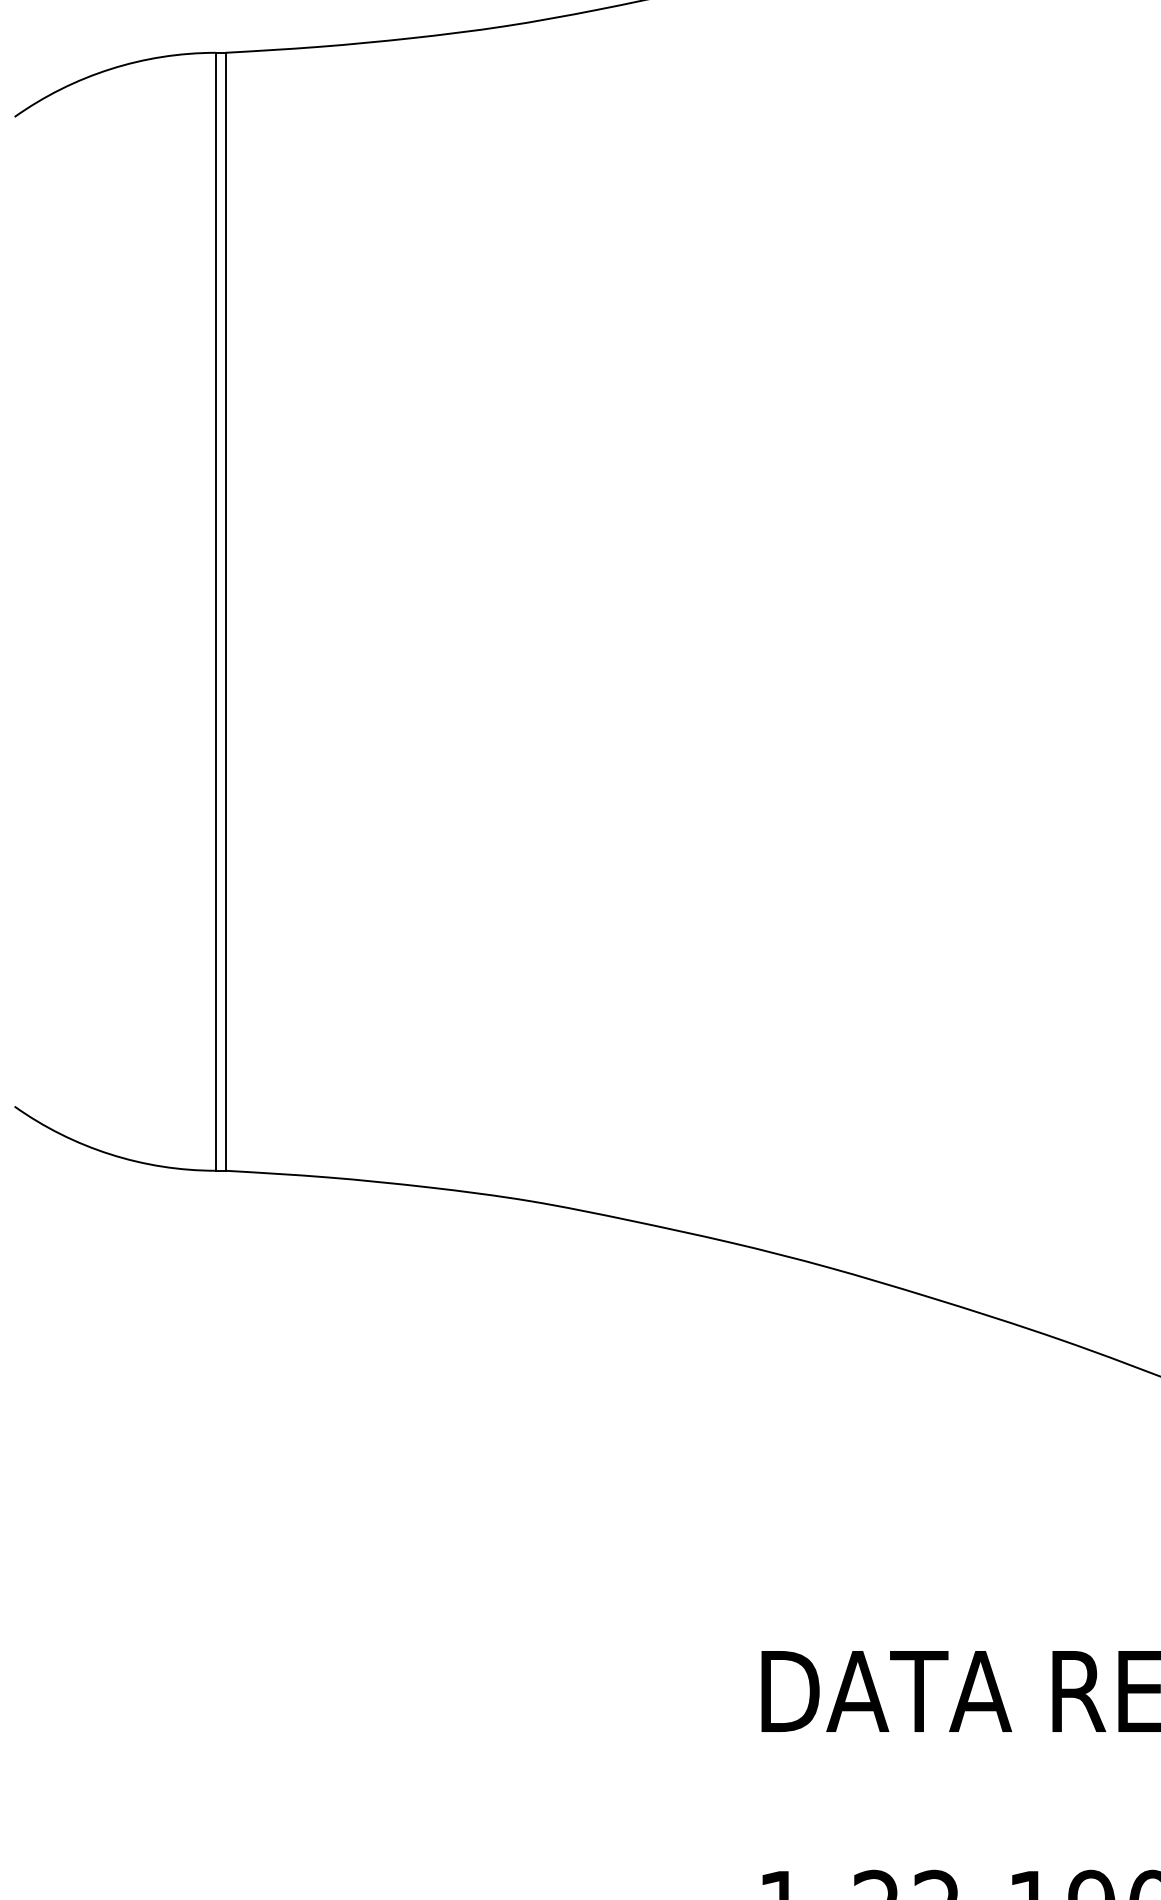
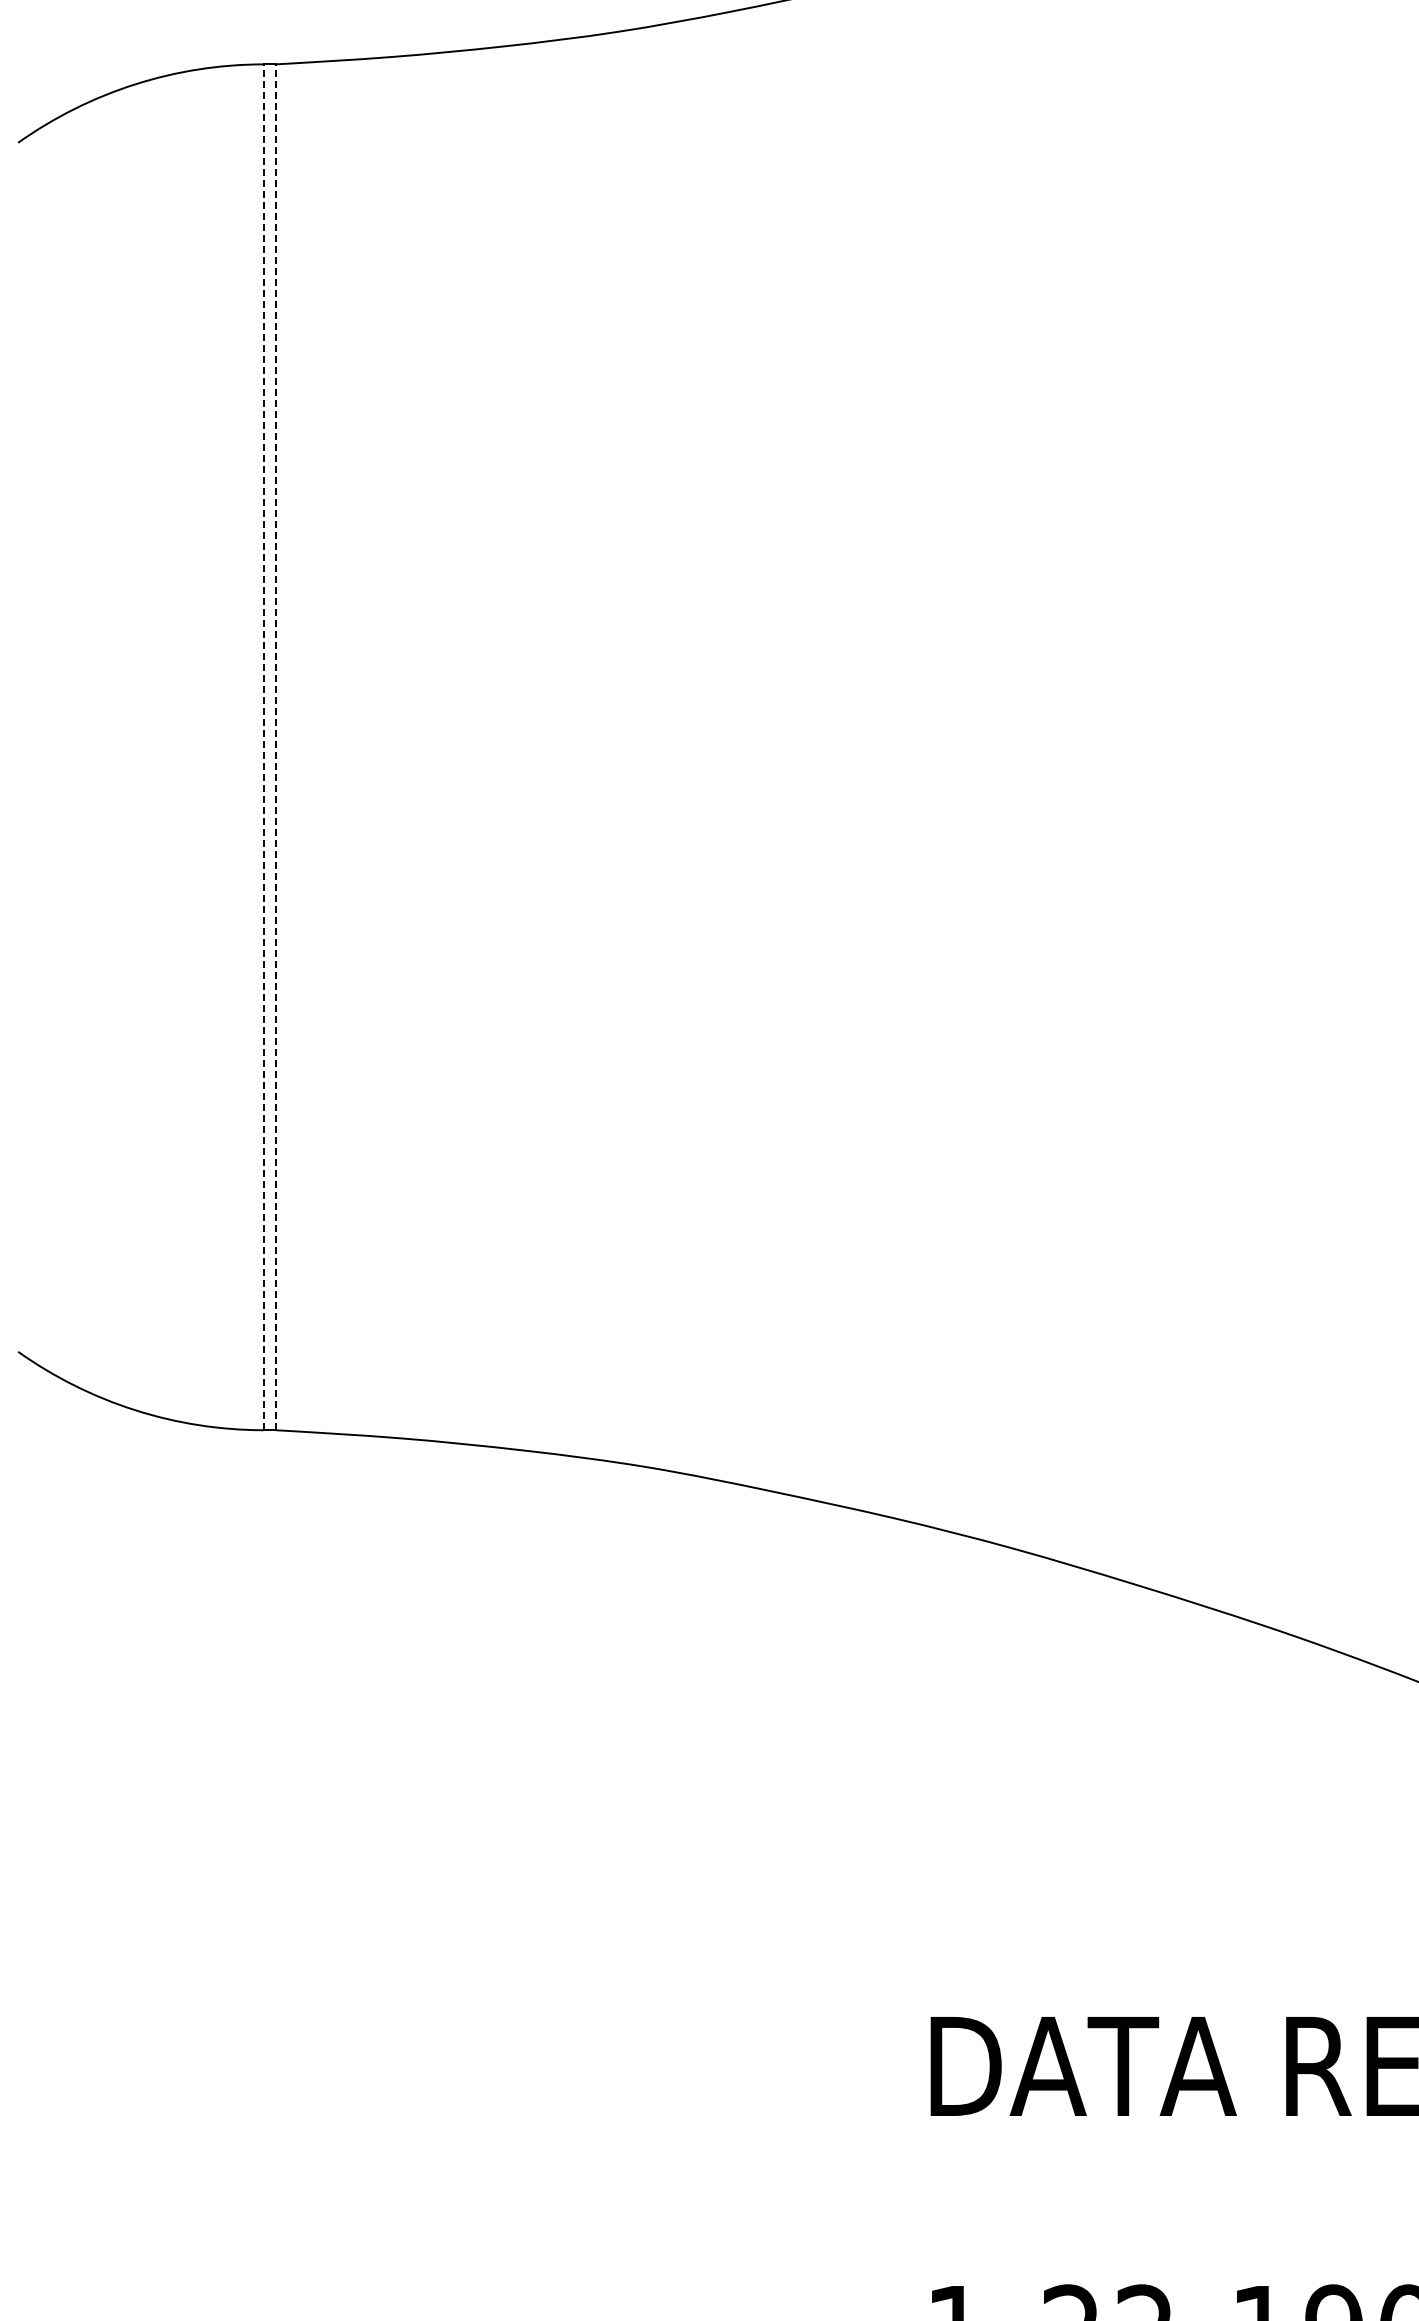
line: (216, 611) -> (264, 747), solid -> dashed
line: (225, 611) -> (275, 747), solid -> dashed

